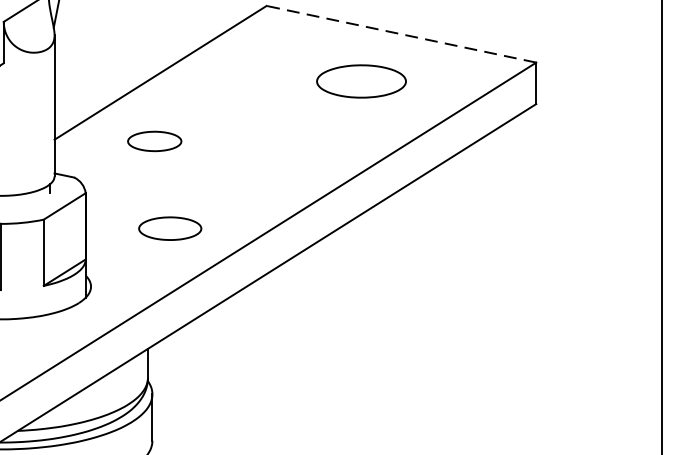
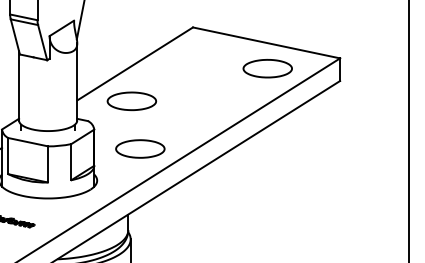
line: (401, 33) -> (266, 42), dashed -> solid
part: (361, 81) -> (267, 68), moved
part: (153, 141) -> (131, 101), size x1.67
part: (170, 227) -> (140, 148), size x1.43

